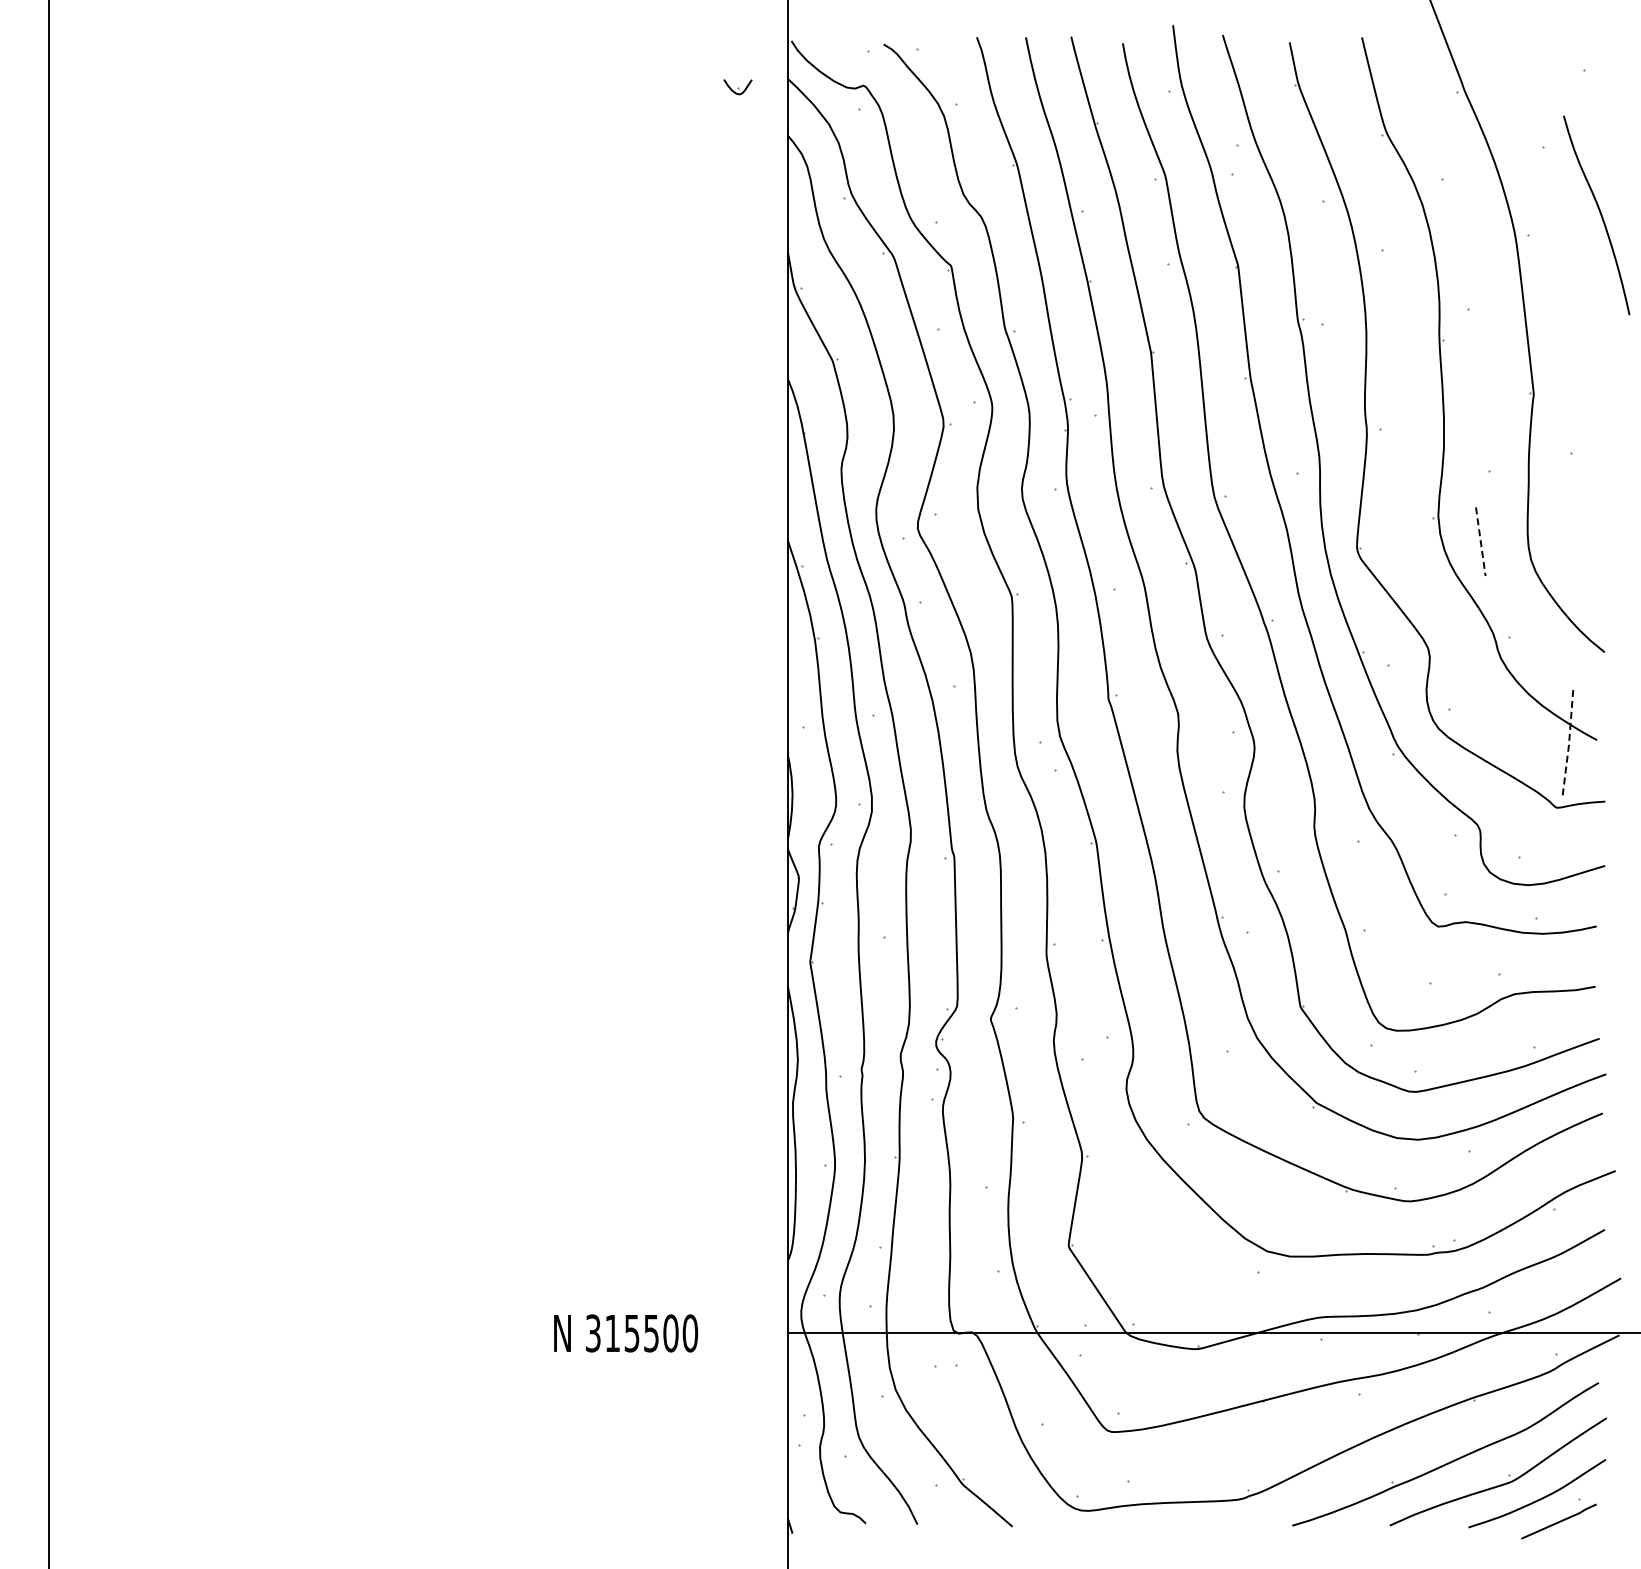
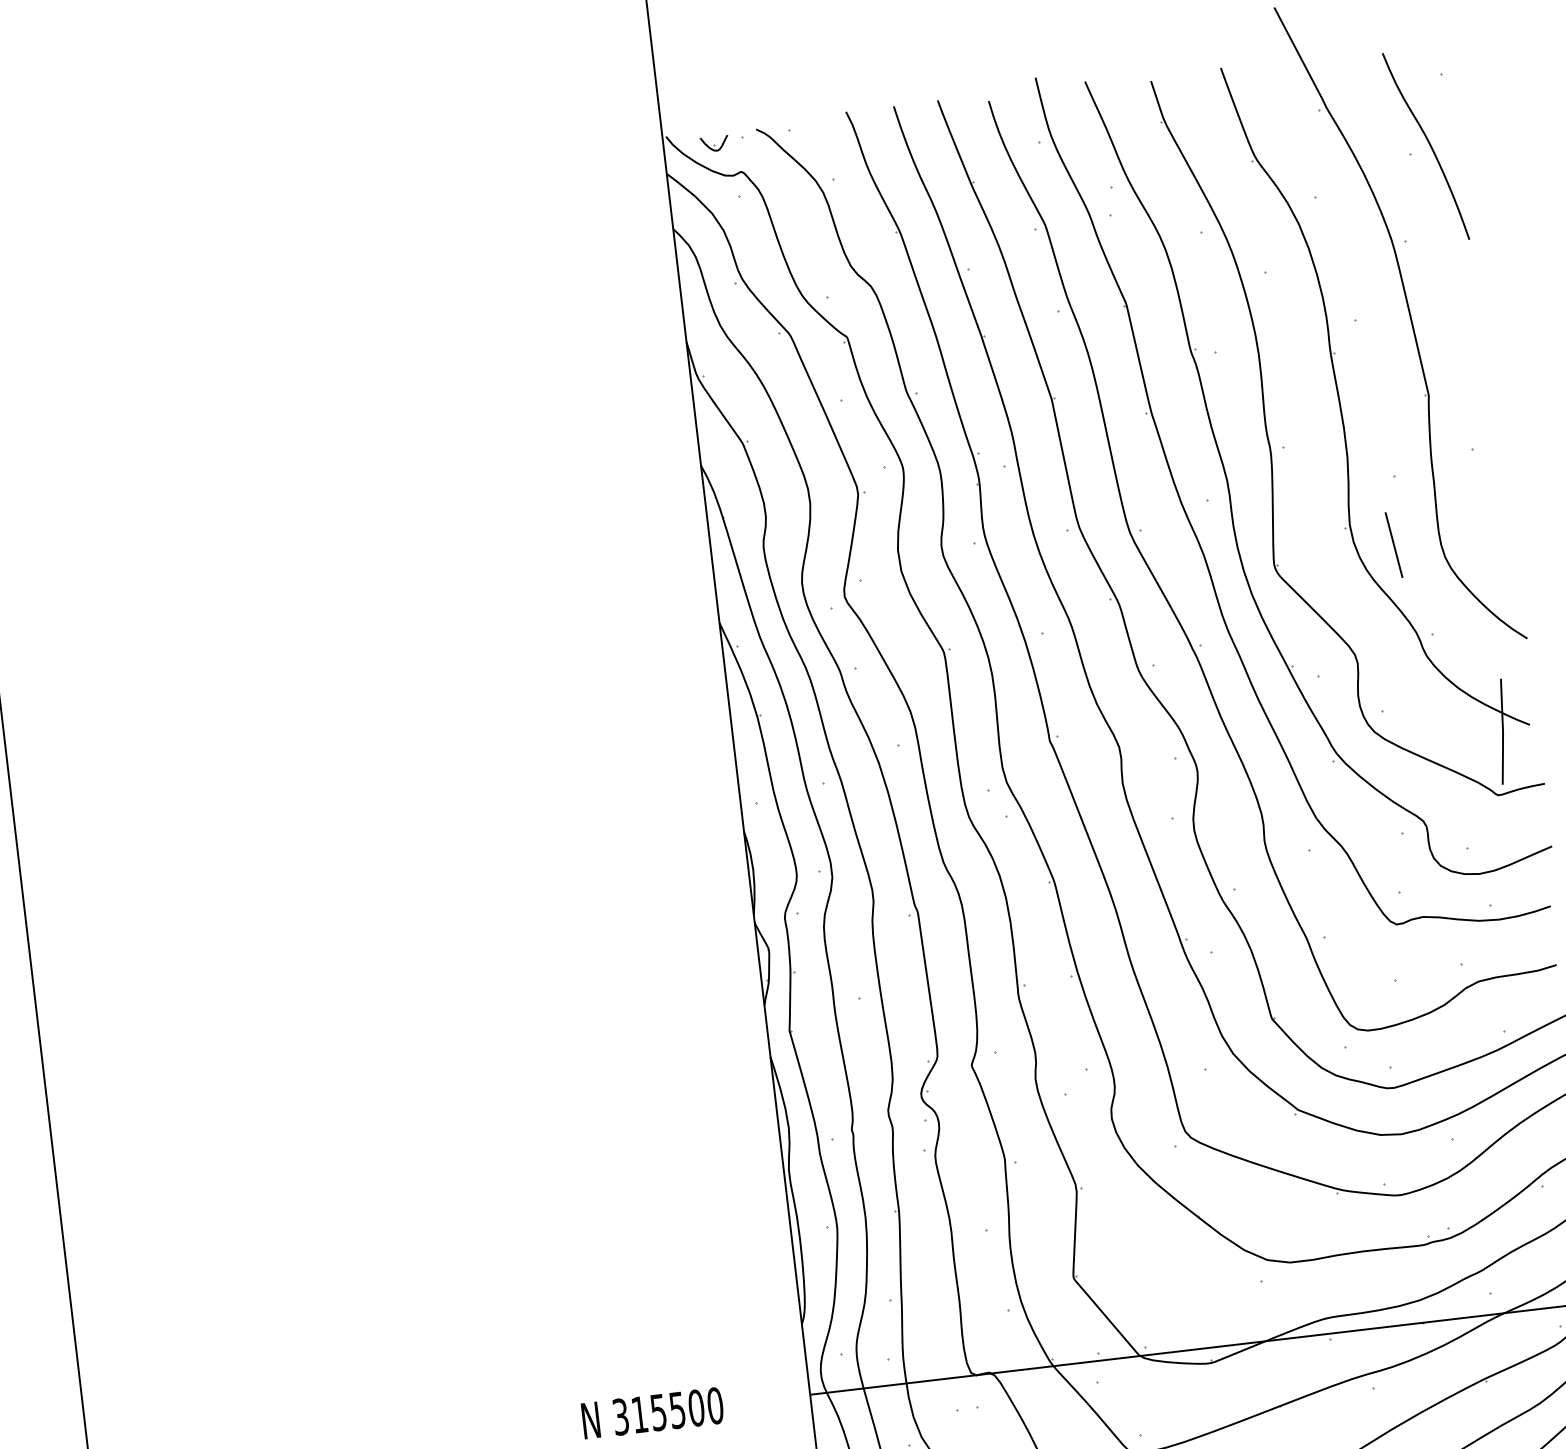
part: (737, 87) -> (714, 144), moved
curve: (1599, 213) -> (1428, 144), moved
line: (1480, 541) -> (1393, 544), dashed -> solid
line: (1568, 744) -> (1502, 732), dashed -> solid

